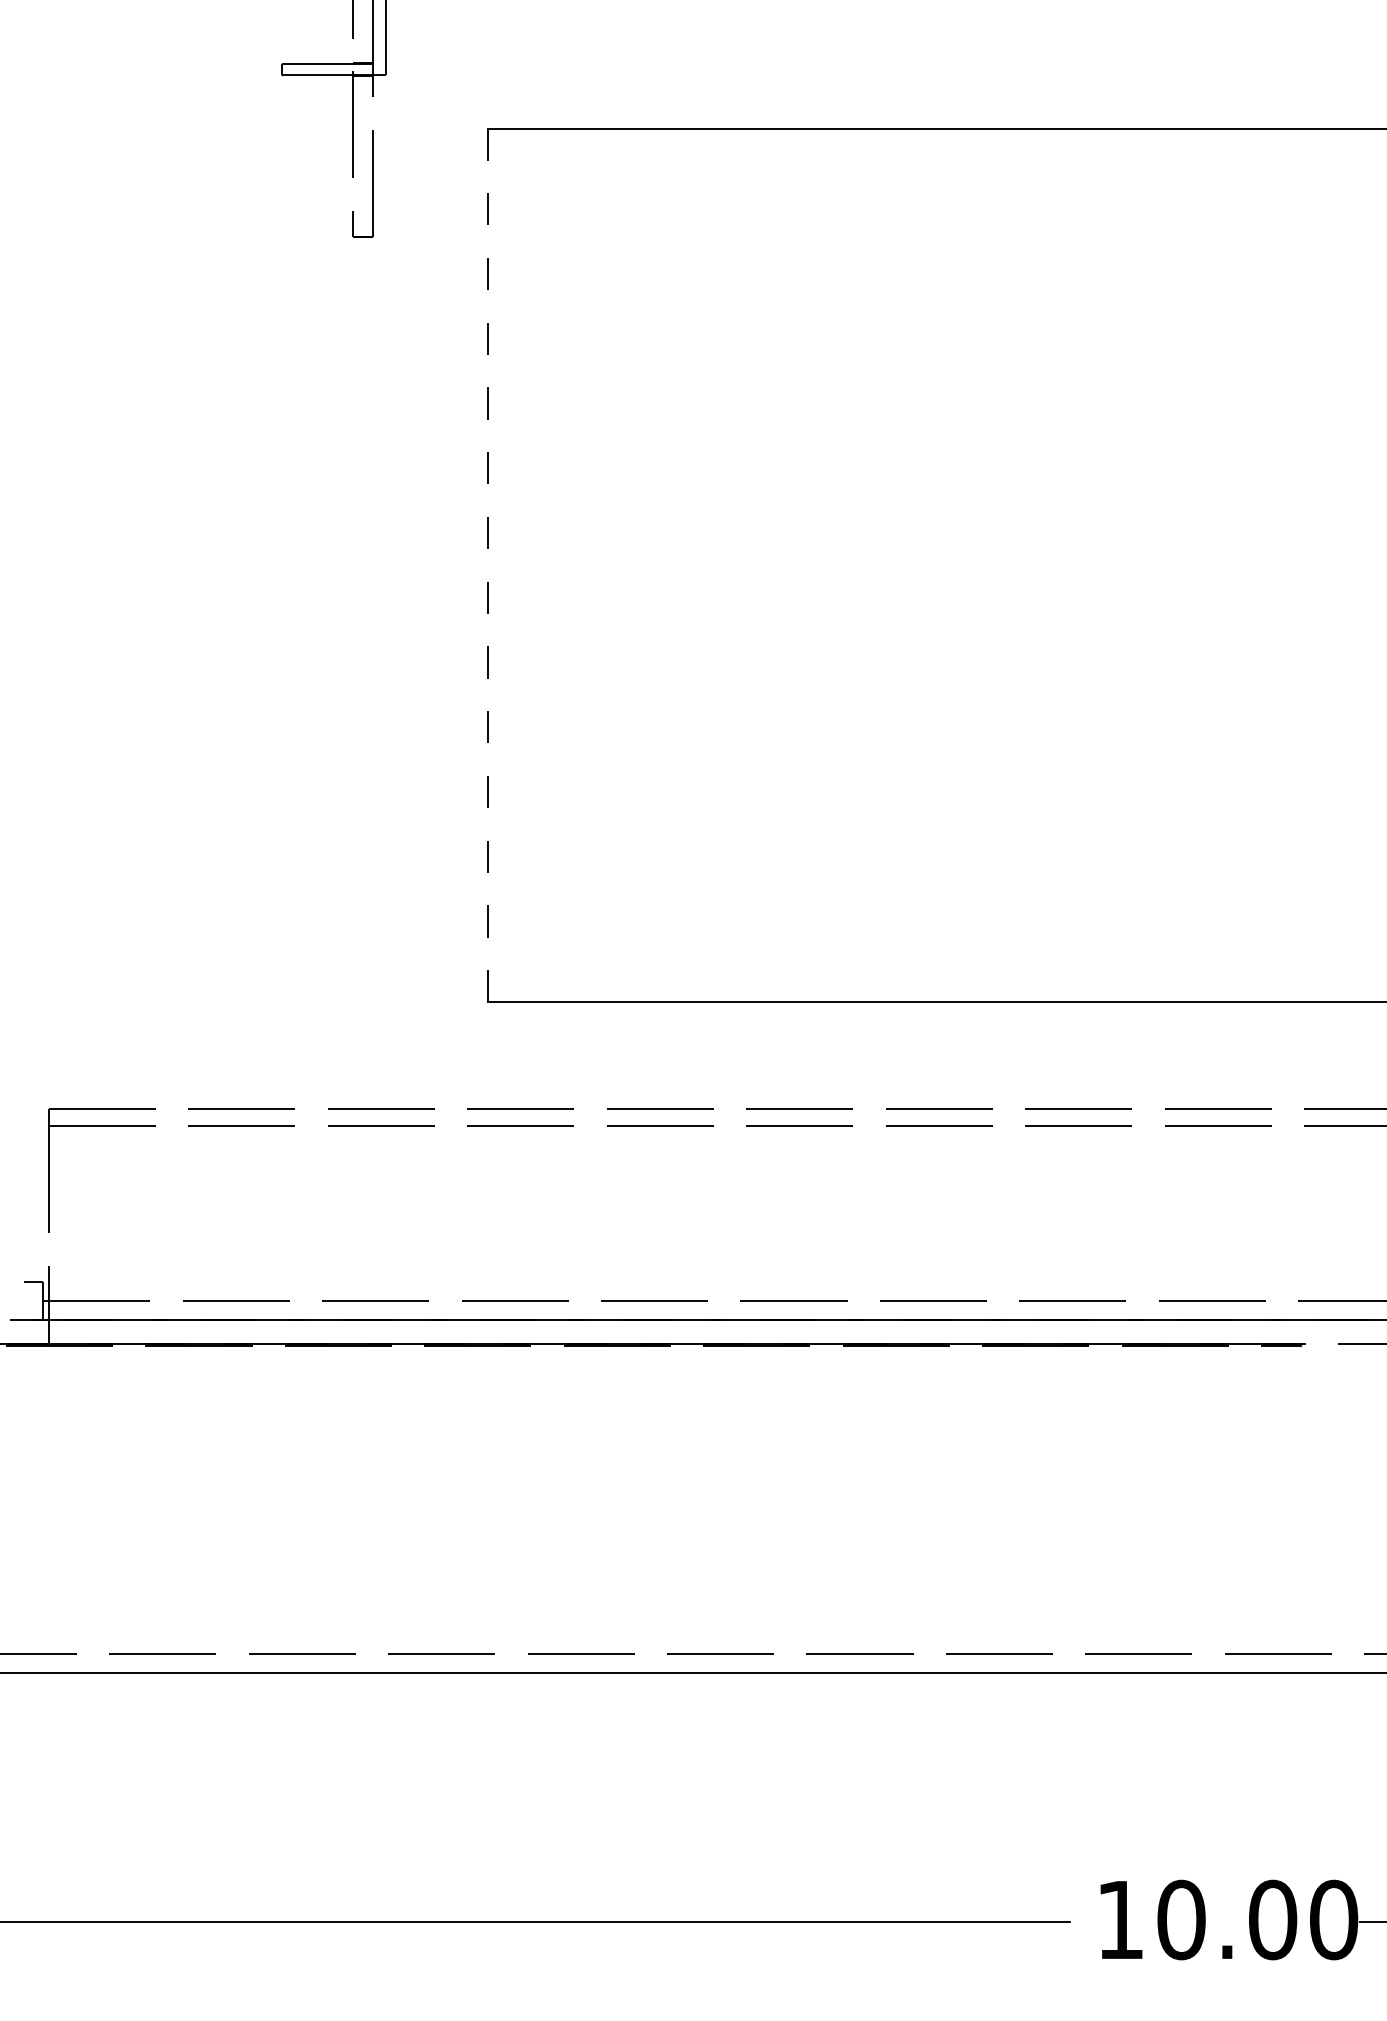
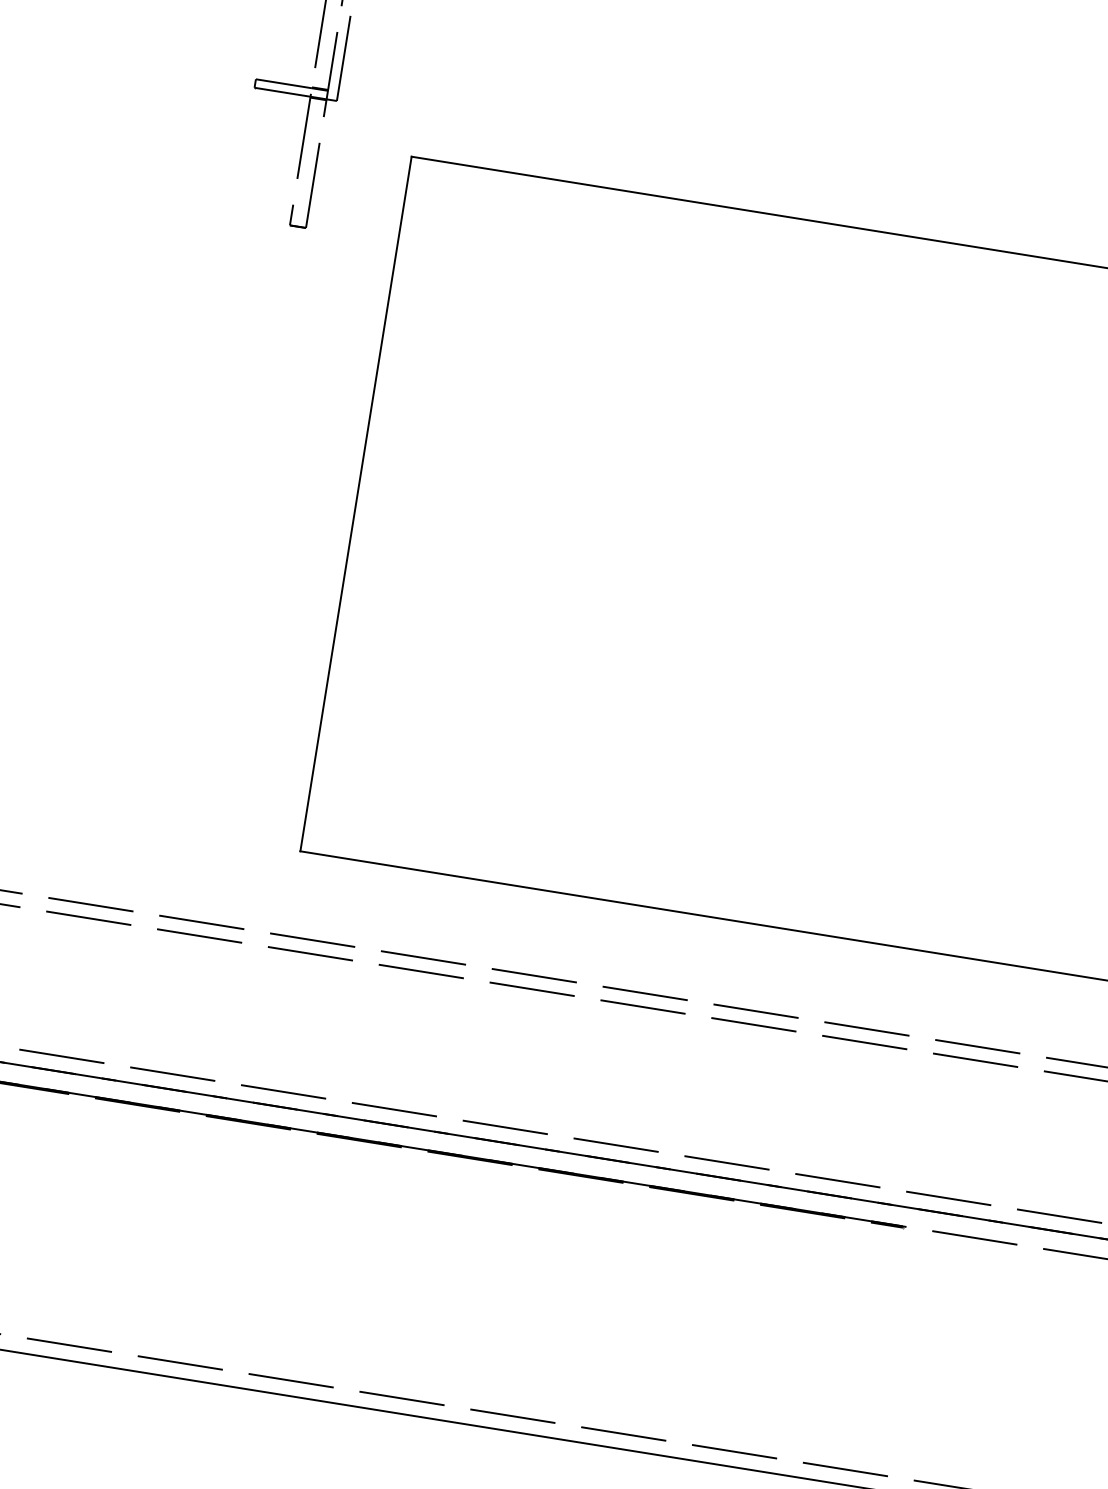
line: (488, 565) -> (356, 504), dashed -> solid

